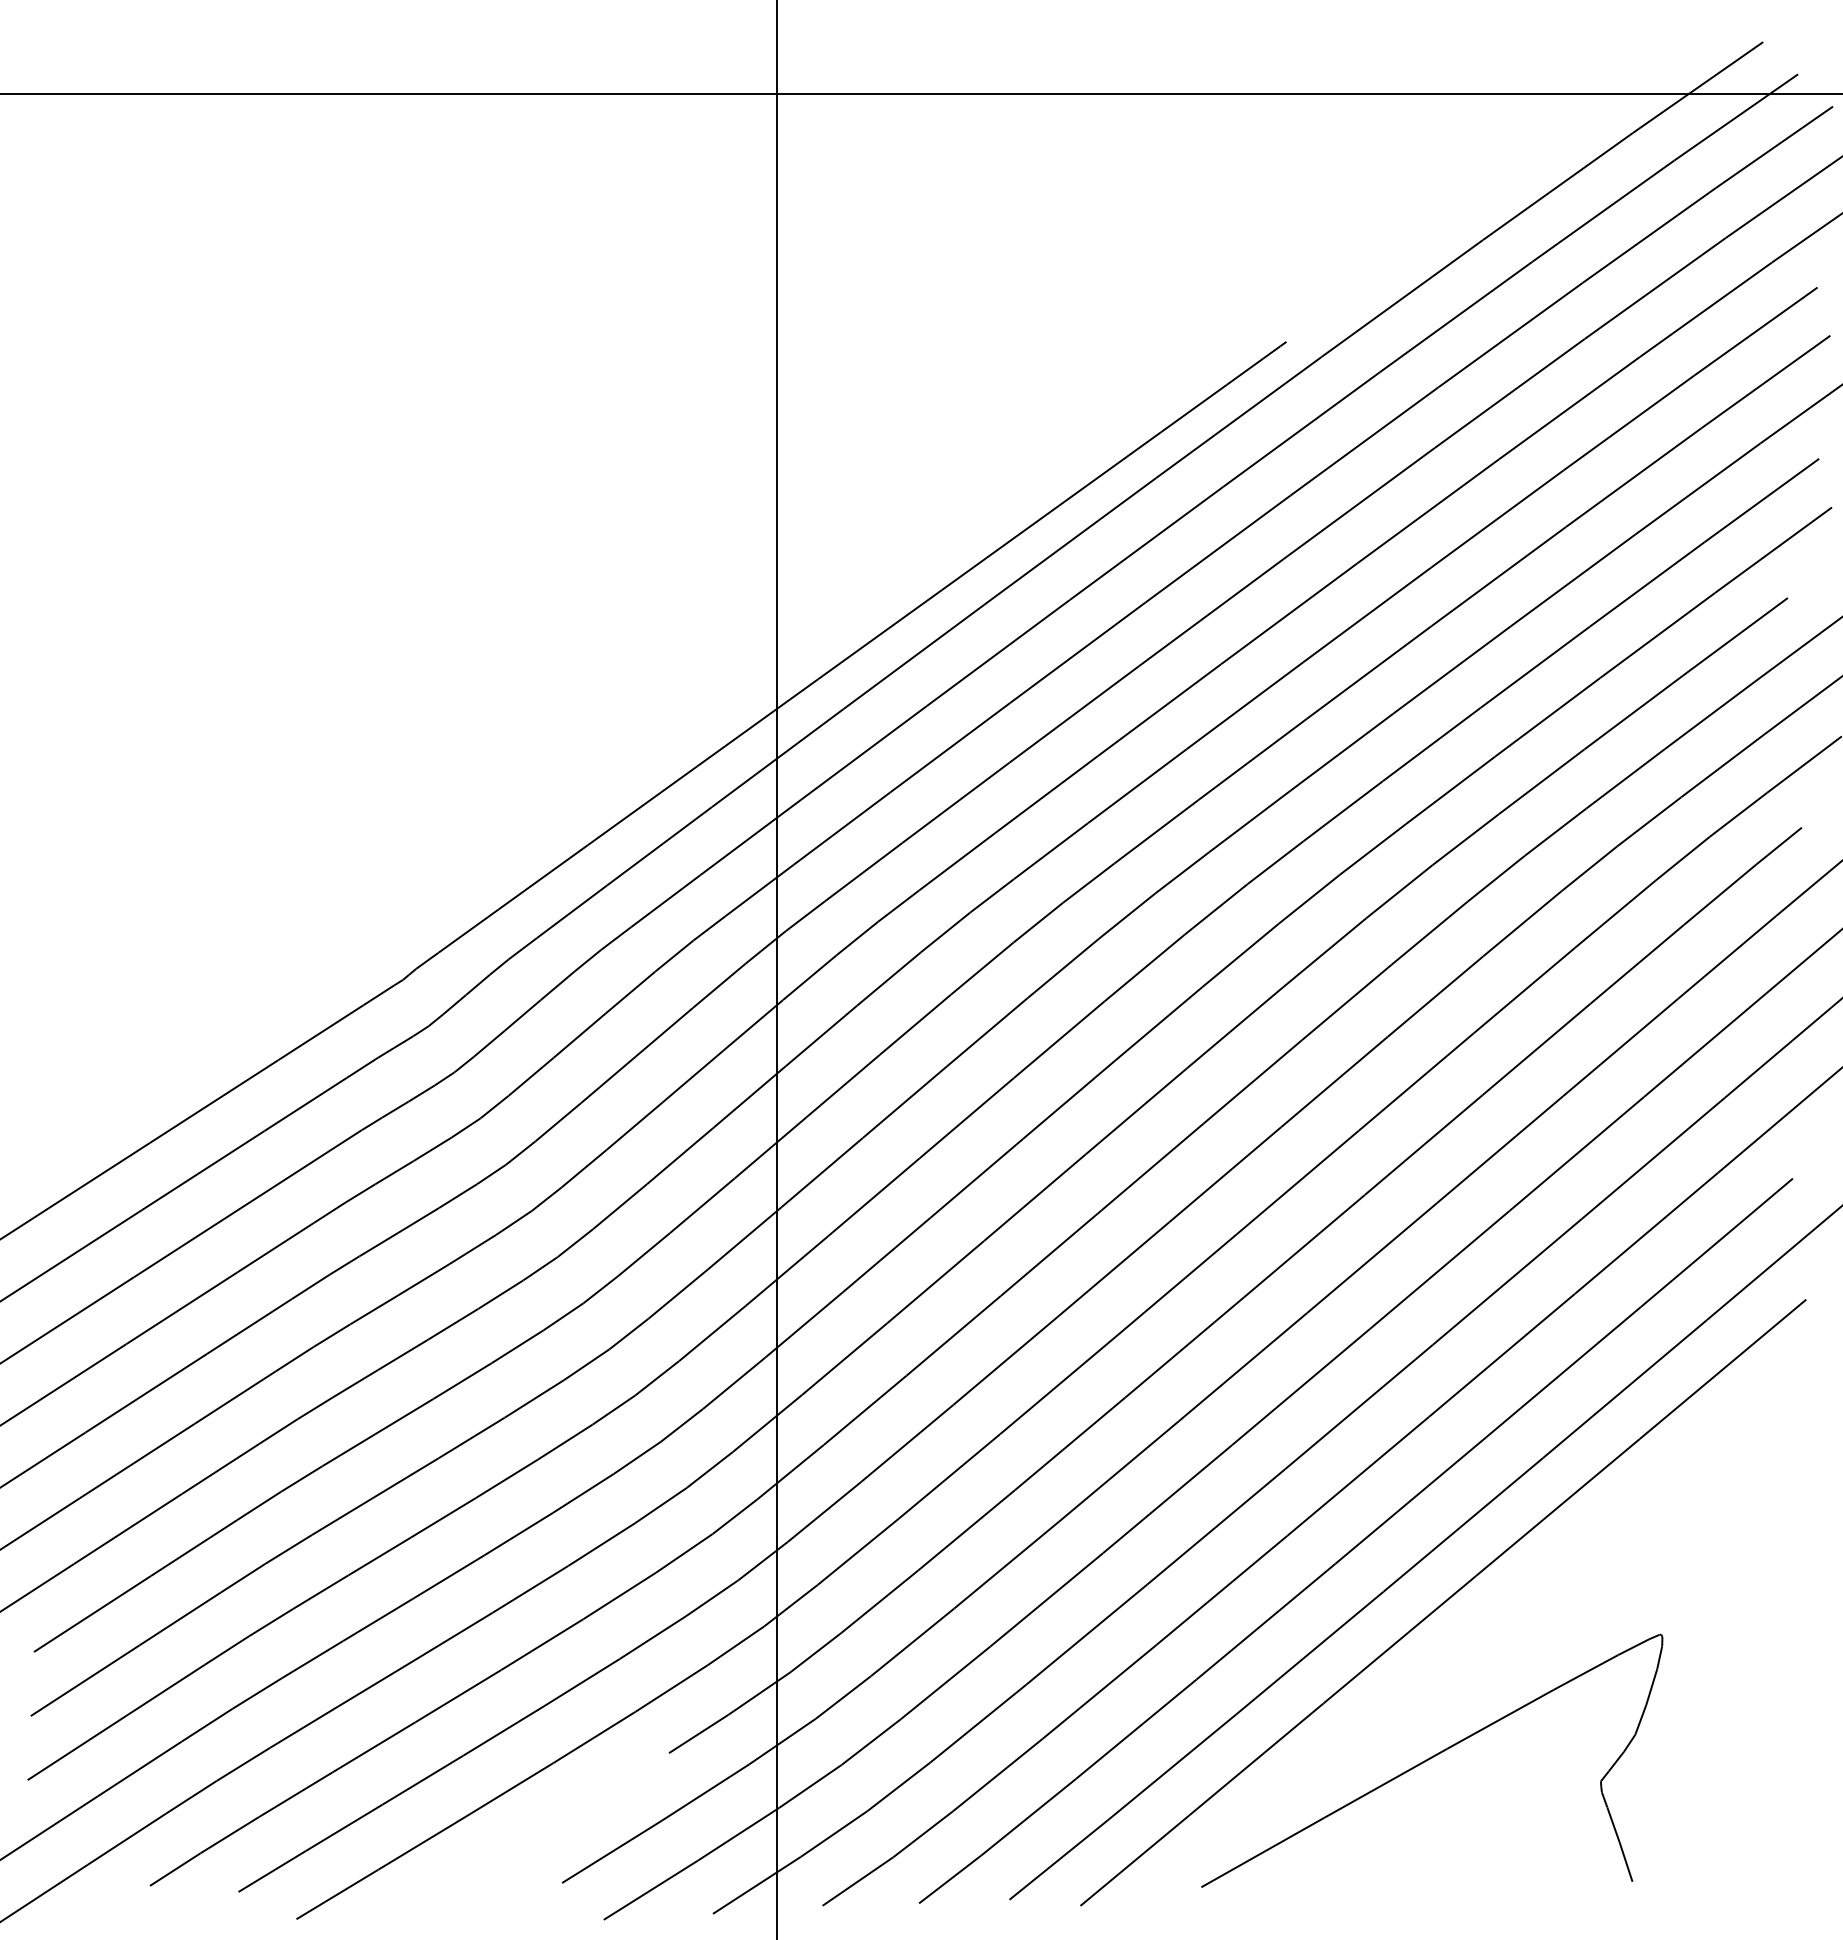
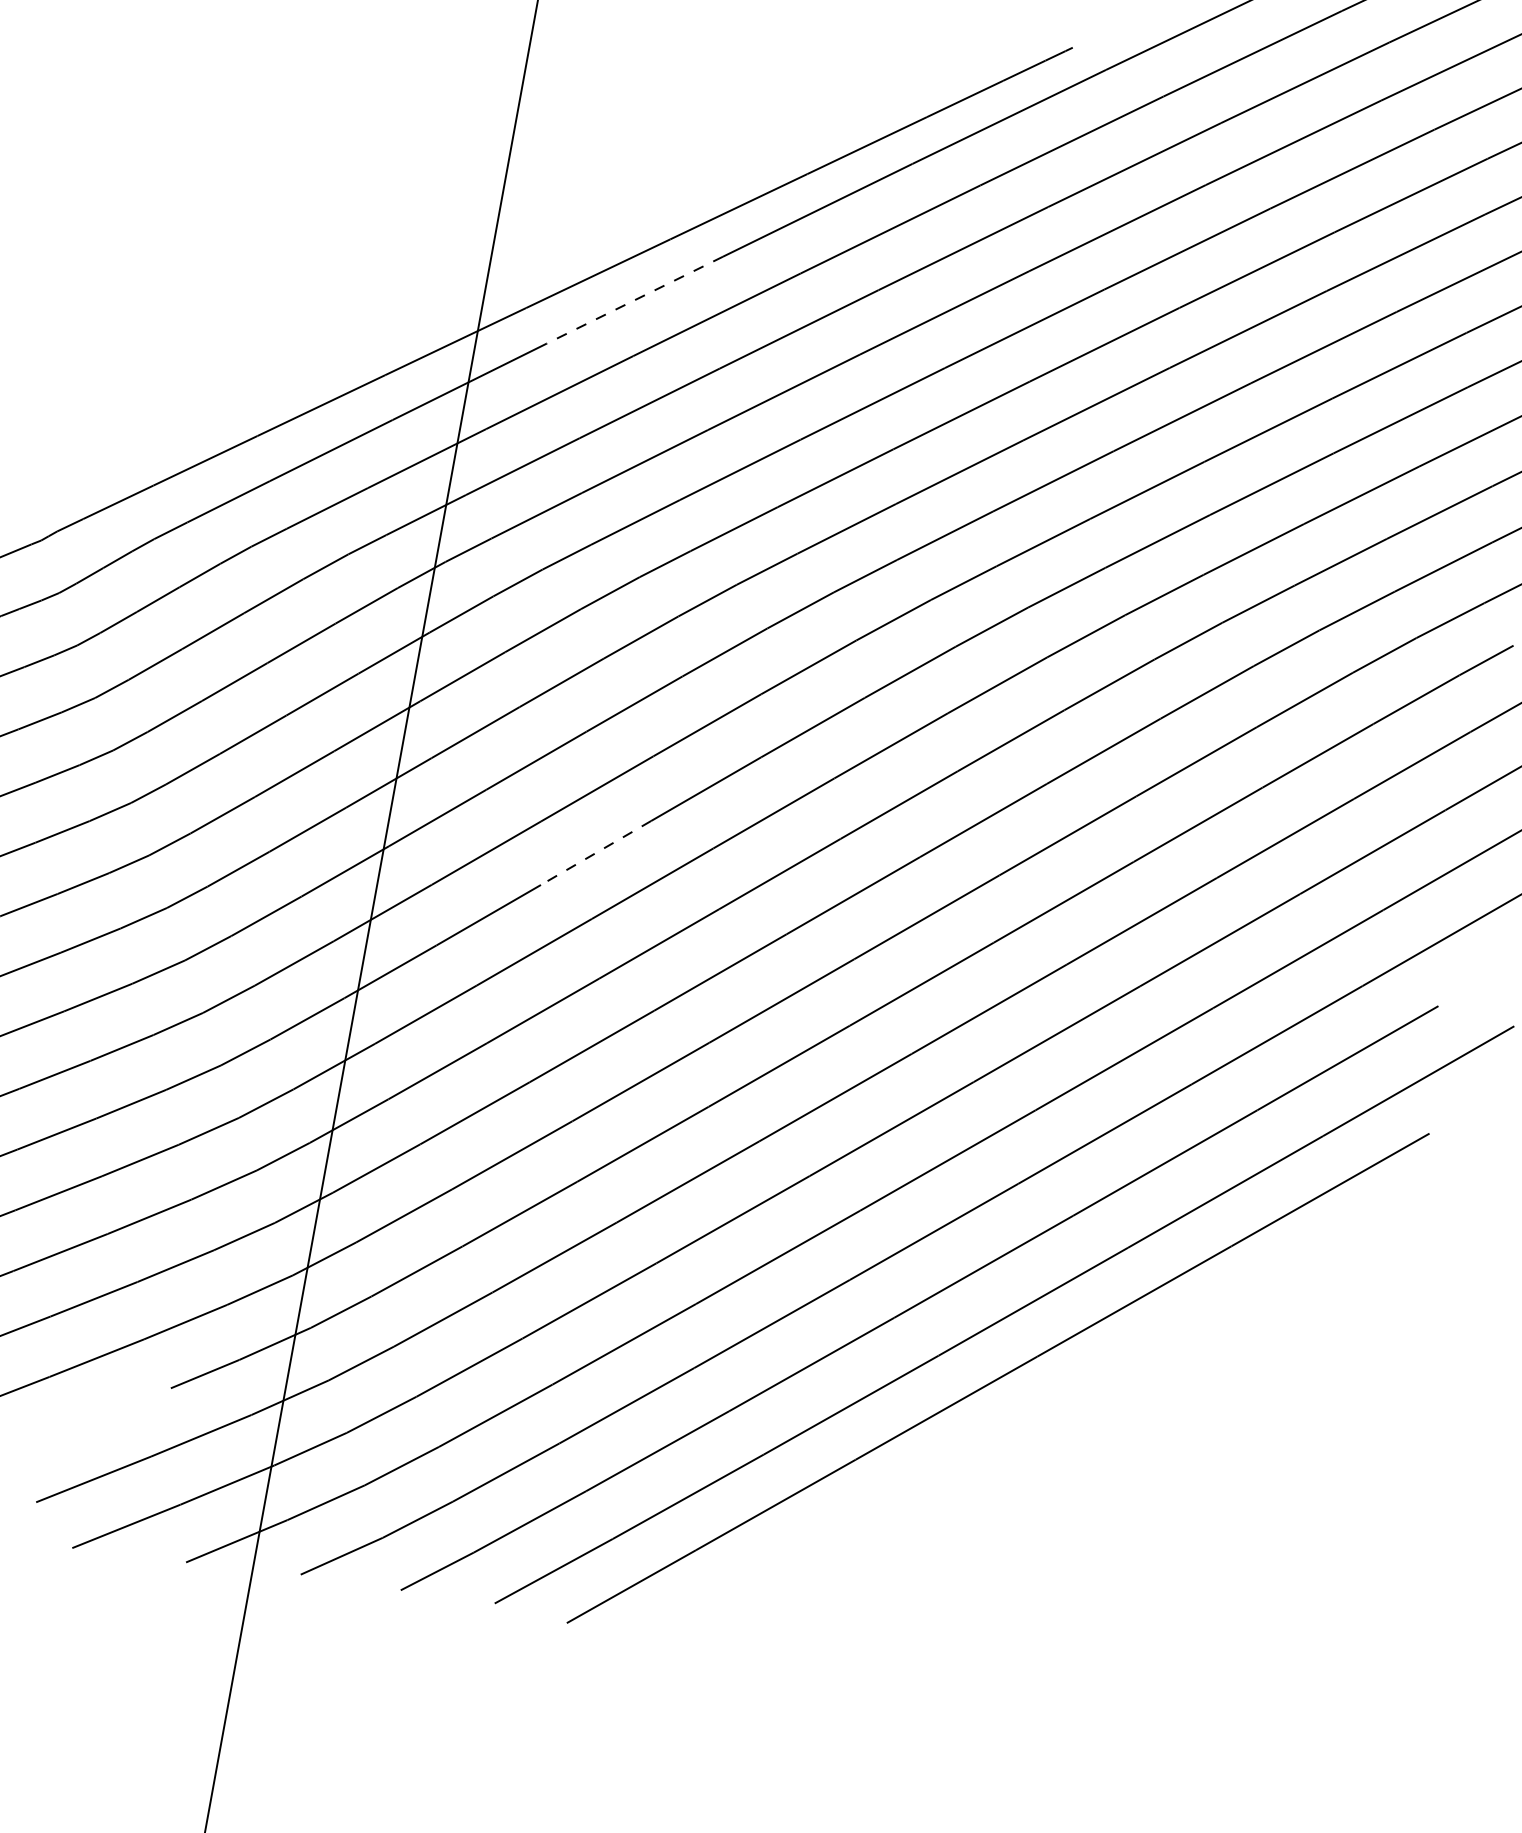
line: (918, 653) -> (634, 300), solid -> dashed
line: (976, 1178) -> (595, 852), solid -> dashed
part: (1432, 1760) -> (957, 1539), removed

